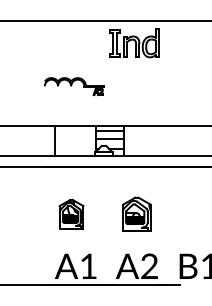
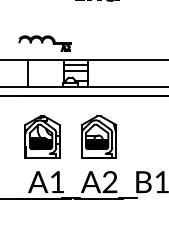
part: (74, 86) -> (45, 43), moved
part: (71, 214) -> (42, 137), size x1.67
part: (136, 214) -> (98, 137), size x1.43

